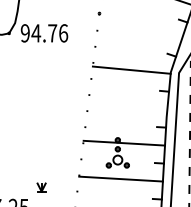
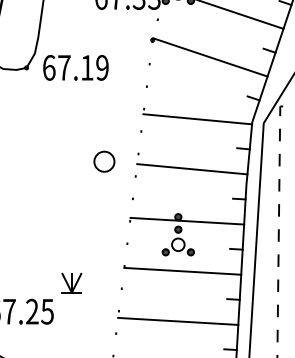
line: (140, 25) -> (210, 57), added
text: (44, 33) -> (75, 67), 94.76 -> 67.19
part: (64, 100) -> (104, 161), added
line: (128, 106) -> (192, 169), added
part: (41, 187) -> (71, 282), size x1.67

